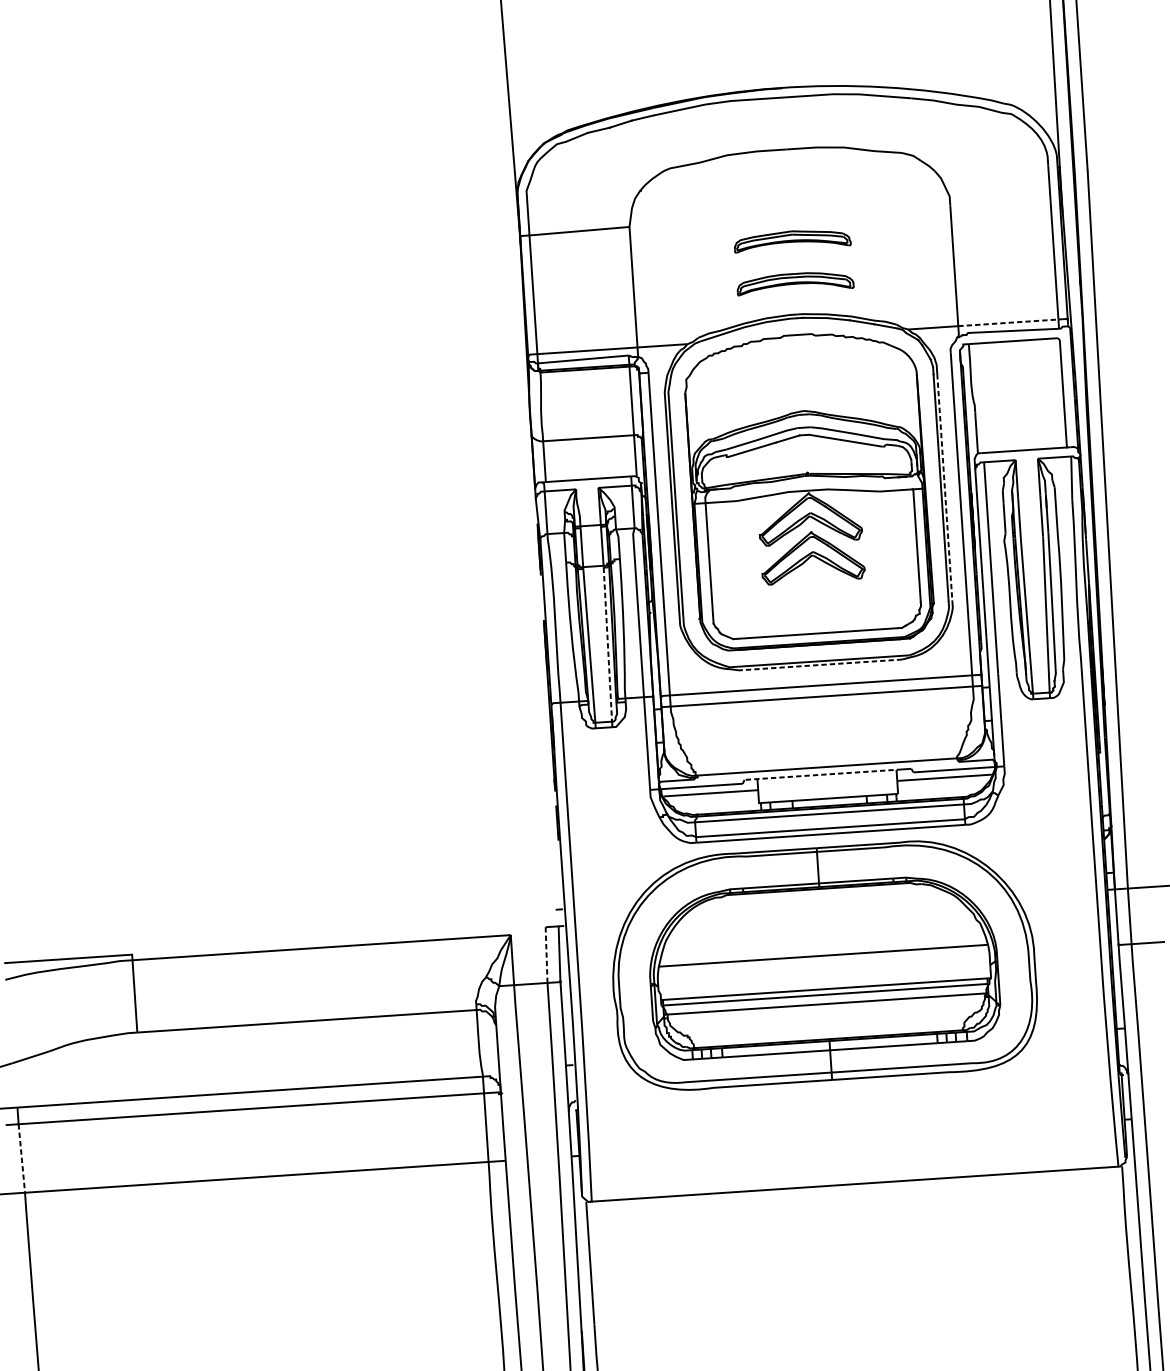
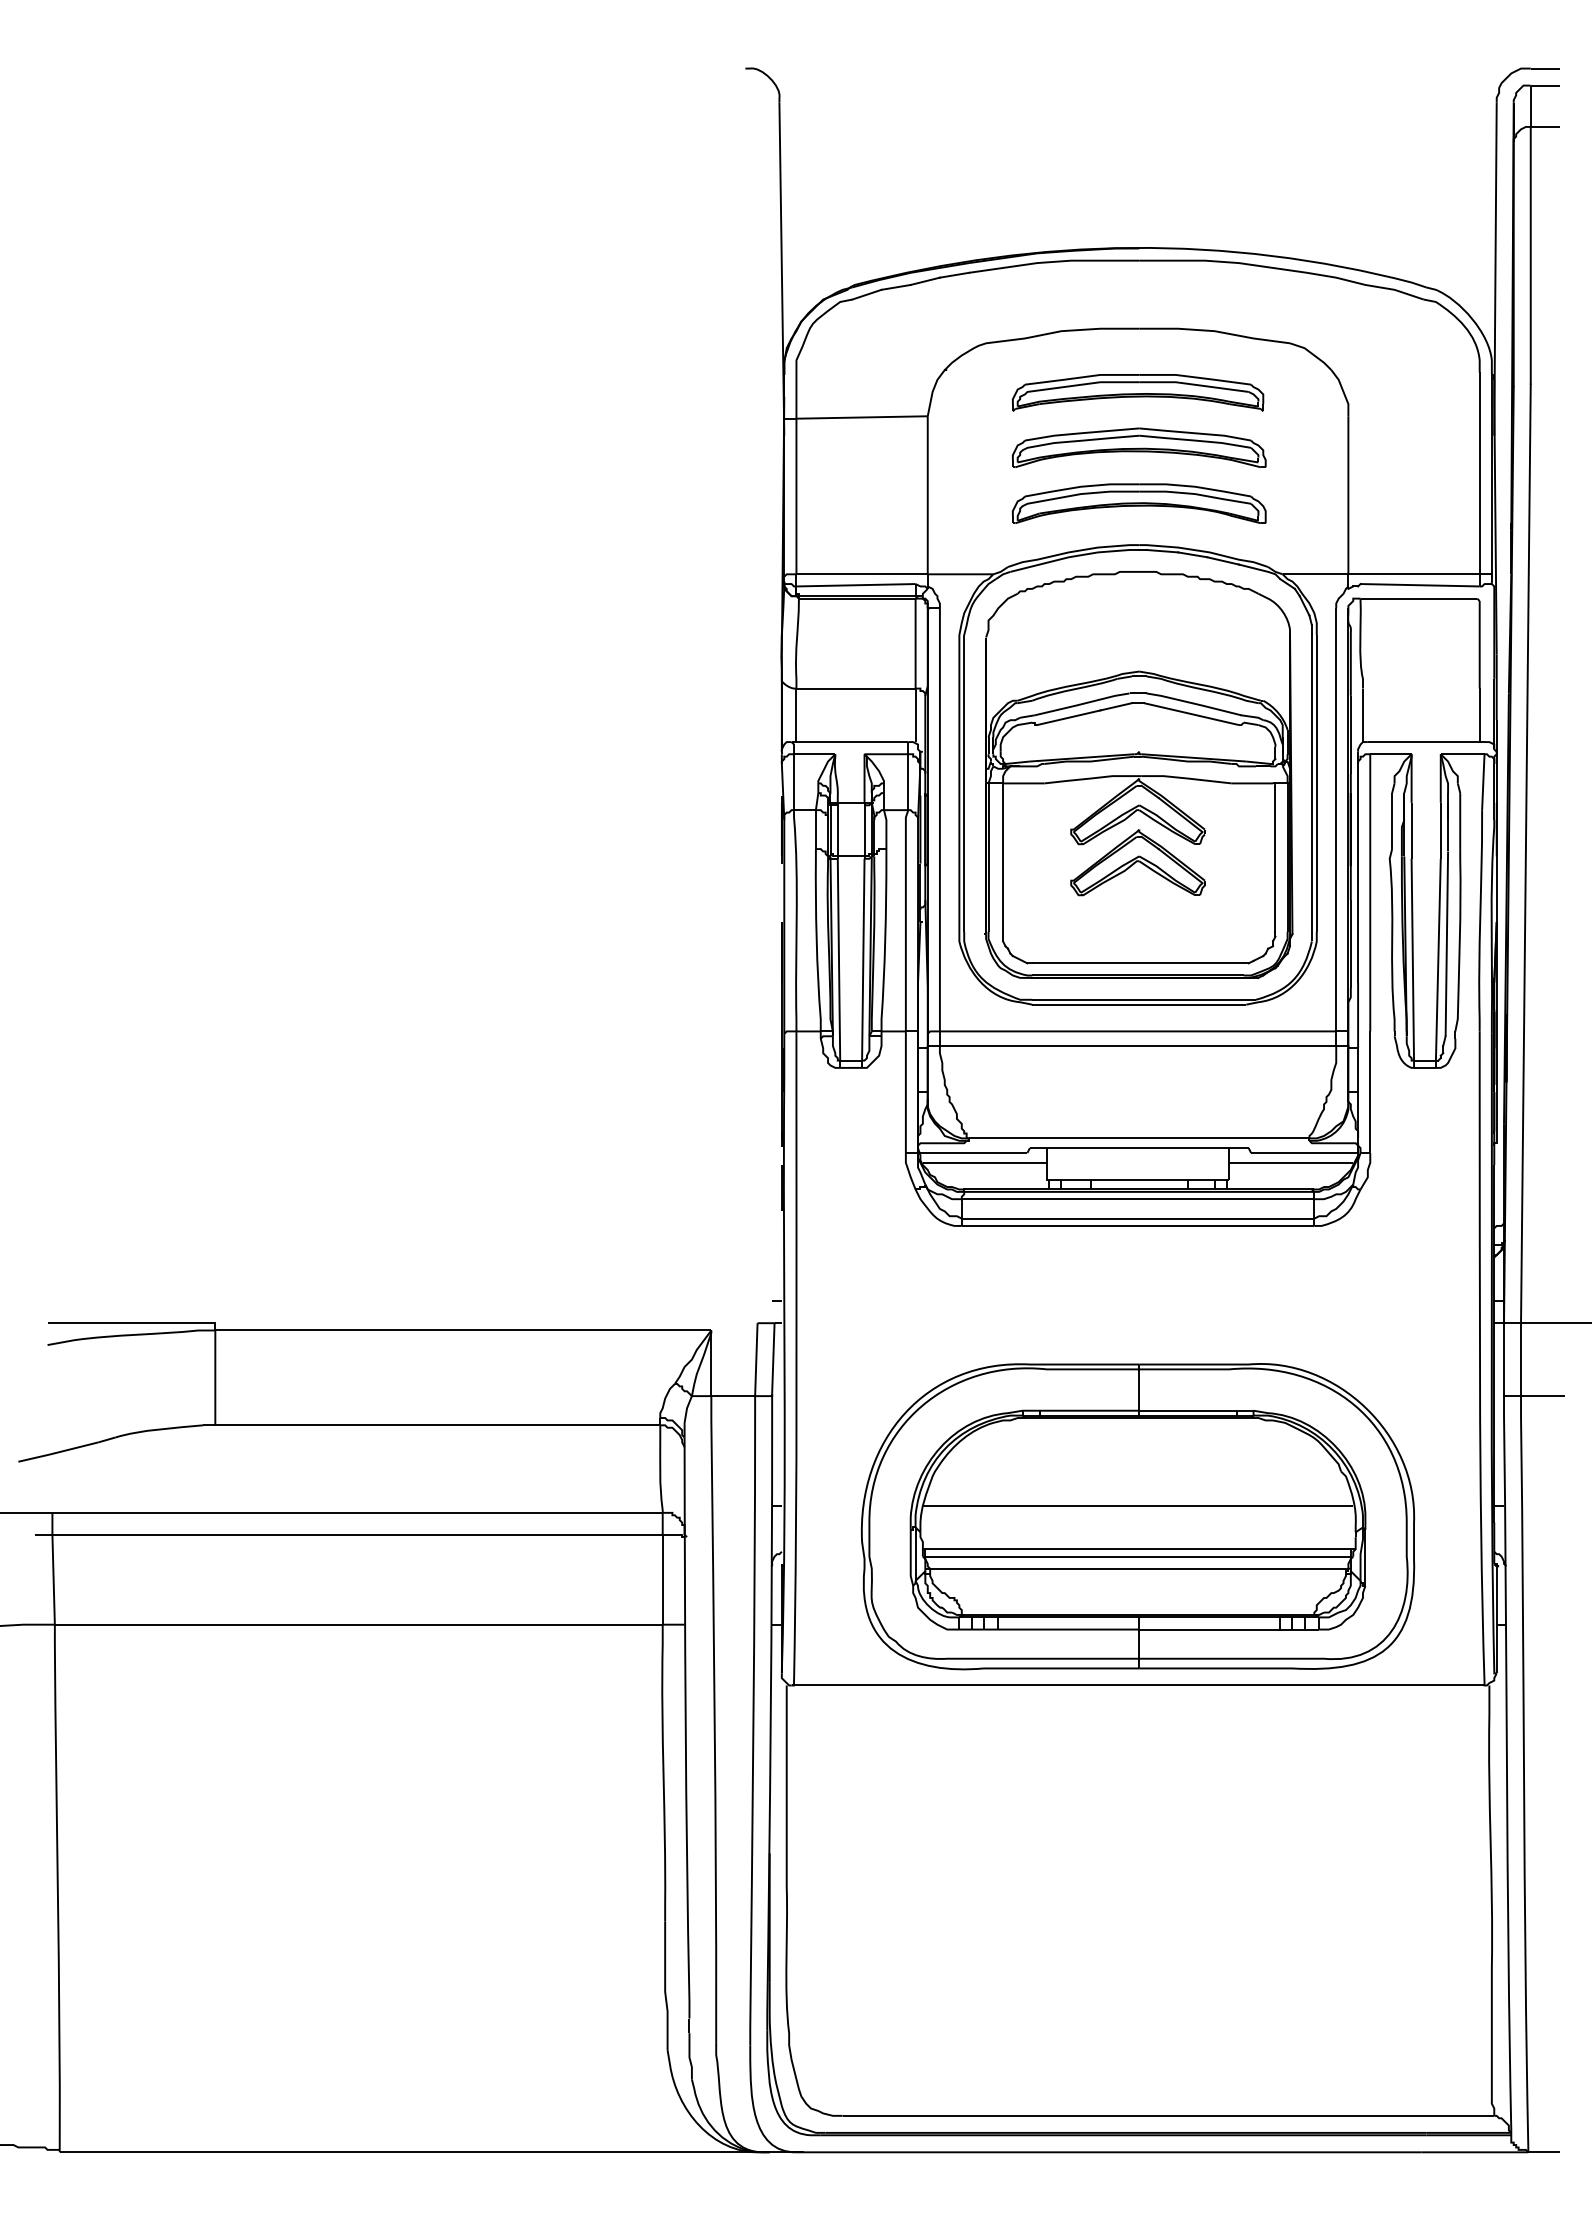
part: (789, 198) -> (1138, 392), added
part: (792, 240) -> (1139, 447), size x1.67
part: (795, 282) -> (1139, 503), size x1.67
line: (1008, 322) -> (1414, 574), dashed -> solid
line: (944, 487) -> (1316, 783), dashed -> solid
line: (608, 644) -> (863, 959), dashed -> solid
line: (820, 664) -> (1139, 1004), dashed -> solid
line: (822, 775) -> (1132, 1148), dashed -> solid
line: (546, 954) -> (756, 1359), dashed -> solid
part: (823, 964) -> (1137, 1516), moved
line: (21, 1158) -> (53, 1579), dashed -> solid

